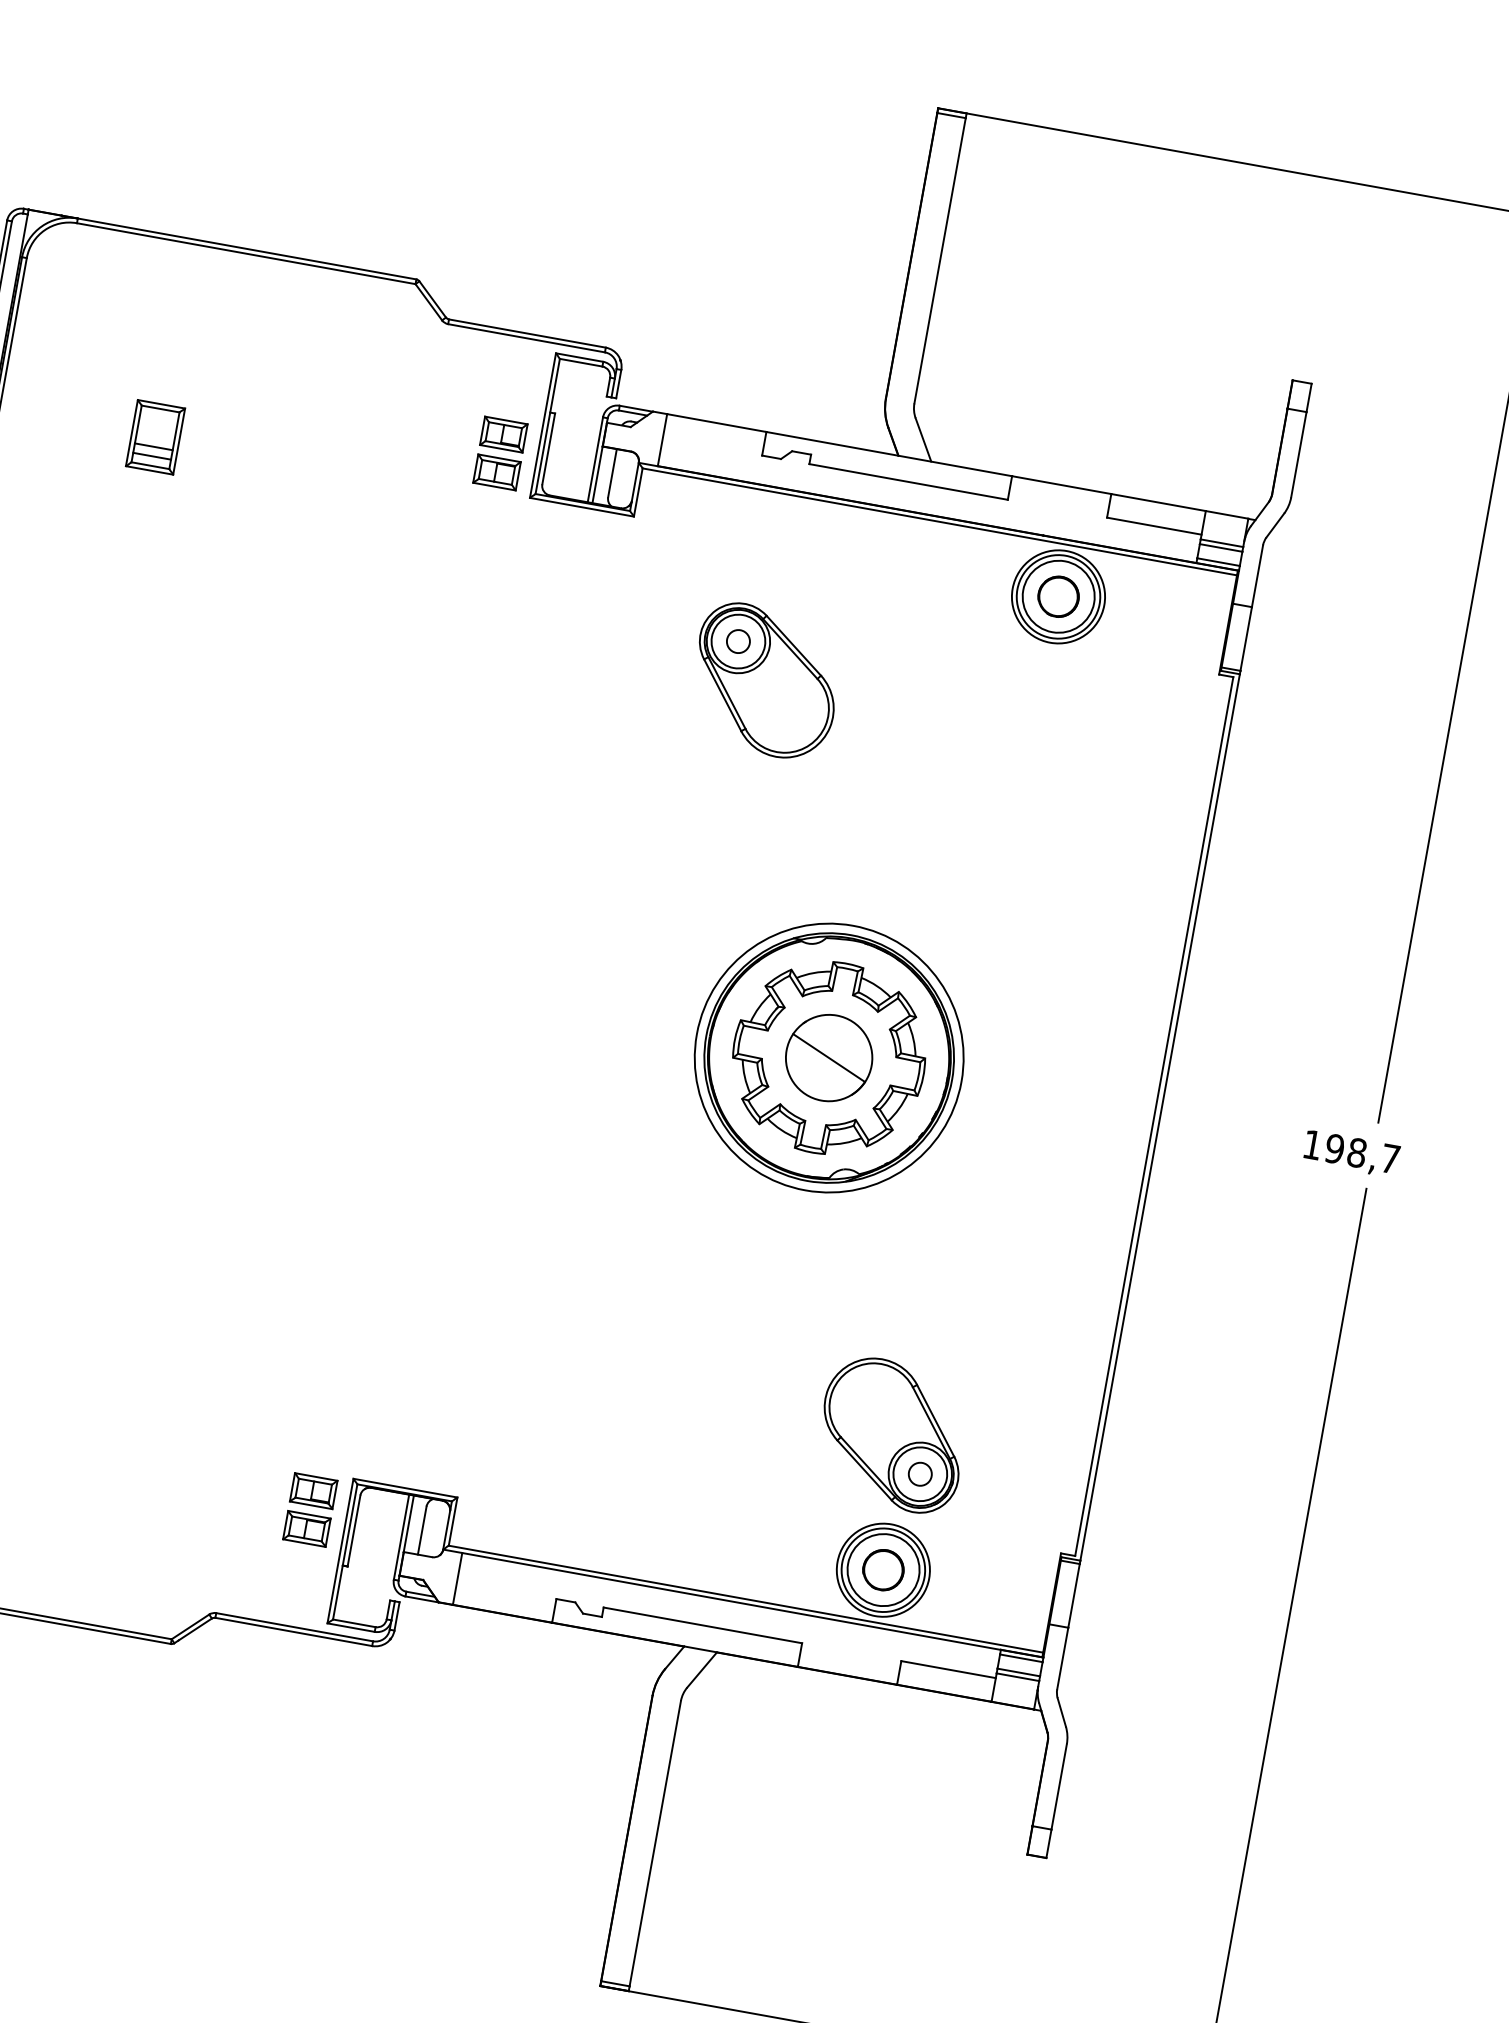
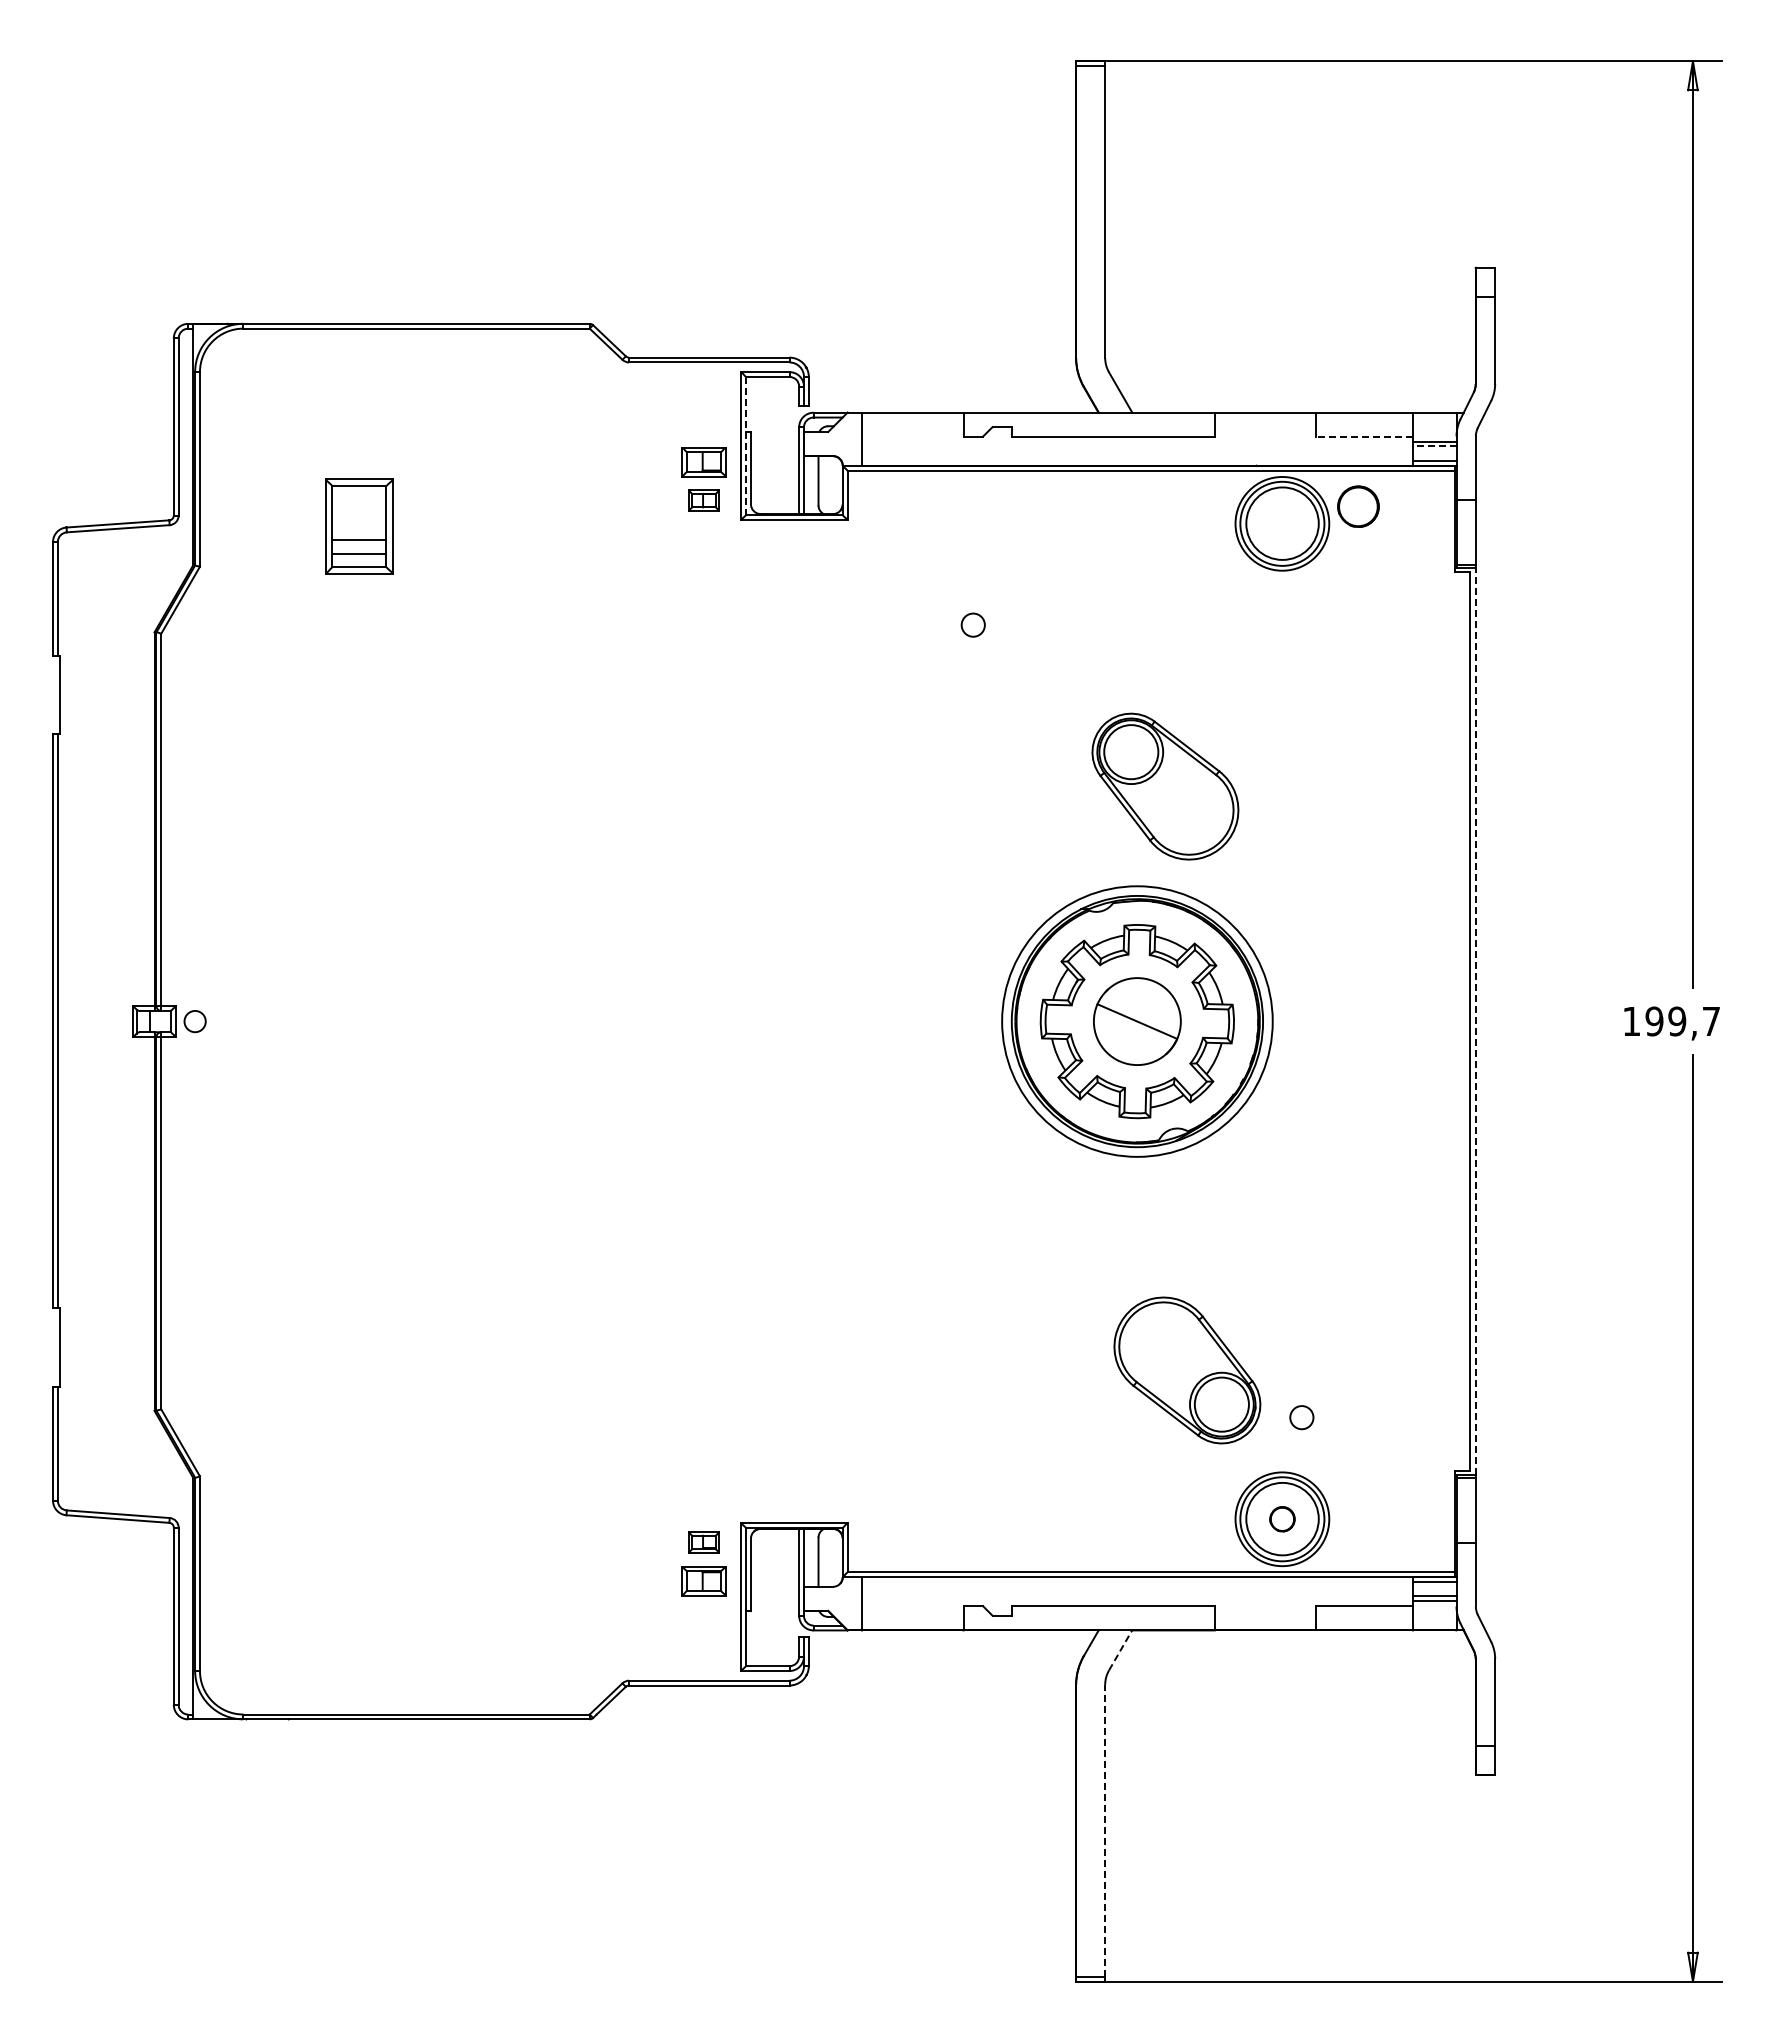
line: (548, 426) -> (746, 446), solid -> dashed
part: (155, 437) -> (359, 526), size x1.4
part: (496, 472) -> (703, 500), size x0.7
line: (1154, 525) -> (1364, 436), solid -> dashed
line: (1220, 548) -> (1434, 446), solid -> dashed
circle: (1058, 596) -> (1358, 506), moved
part: (765, 681) -> (1165, 786), moved
line: (1159, 1116) -> (1475, 1020), solid -> dashed
text: (1357, 1153) -> (1677, 1021), 198,7 -> 199,7
part: (892, 1434) -> (1187, 1370), moved
part: (313, 1491) -> (703, 1542), size x0.7
circle: (883, 1570) -> (1282, 1519), size x0.6
line: (702, 1669) -> (1120, 1649), solid -> dashed
line: (655, 1843) -> (1105, 1830), solid -> dashed

